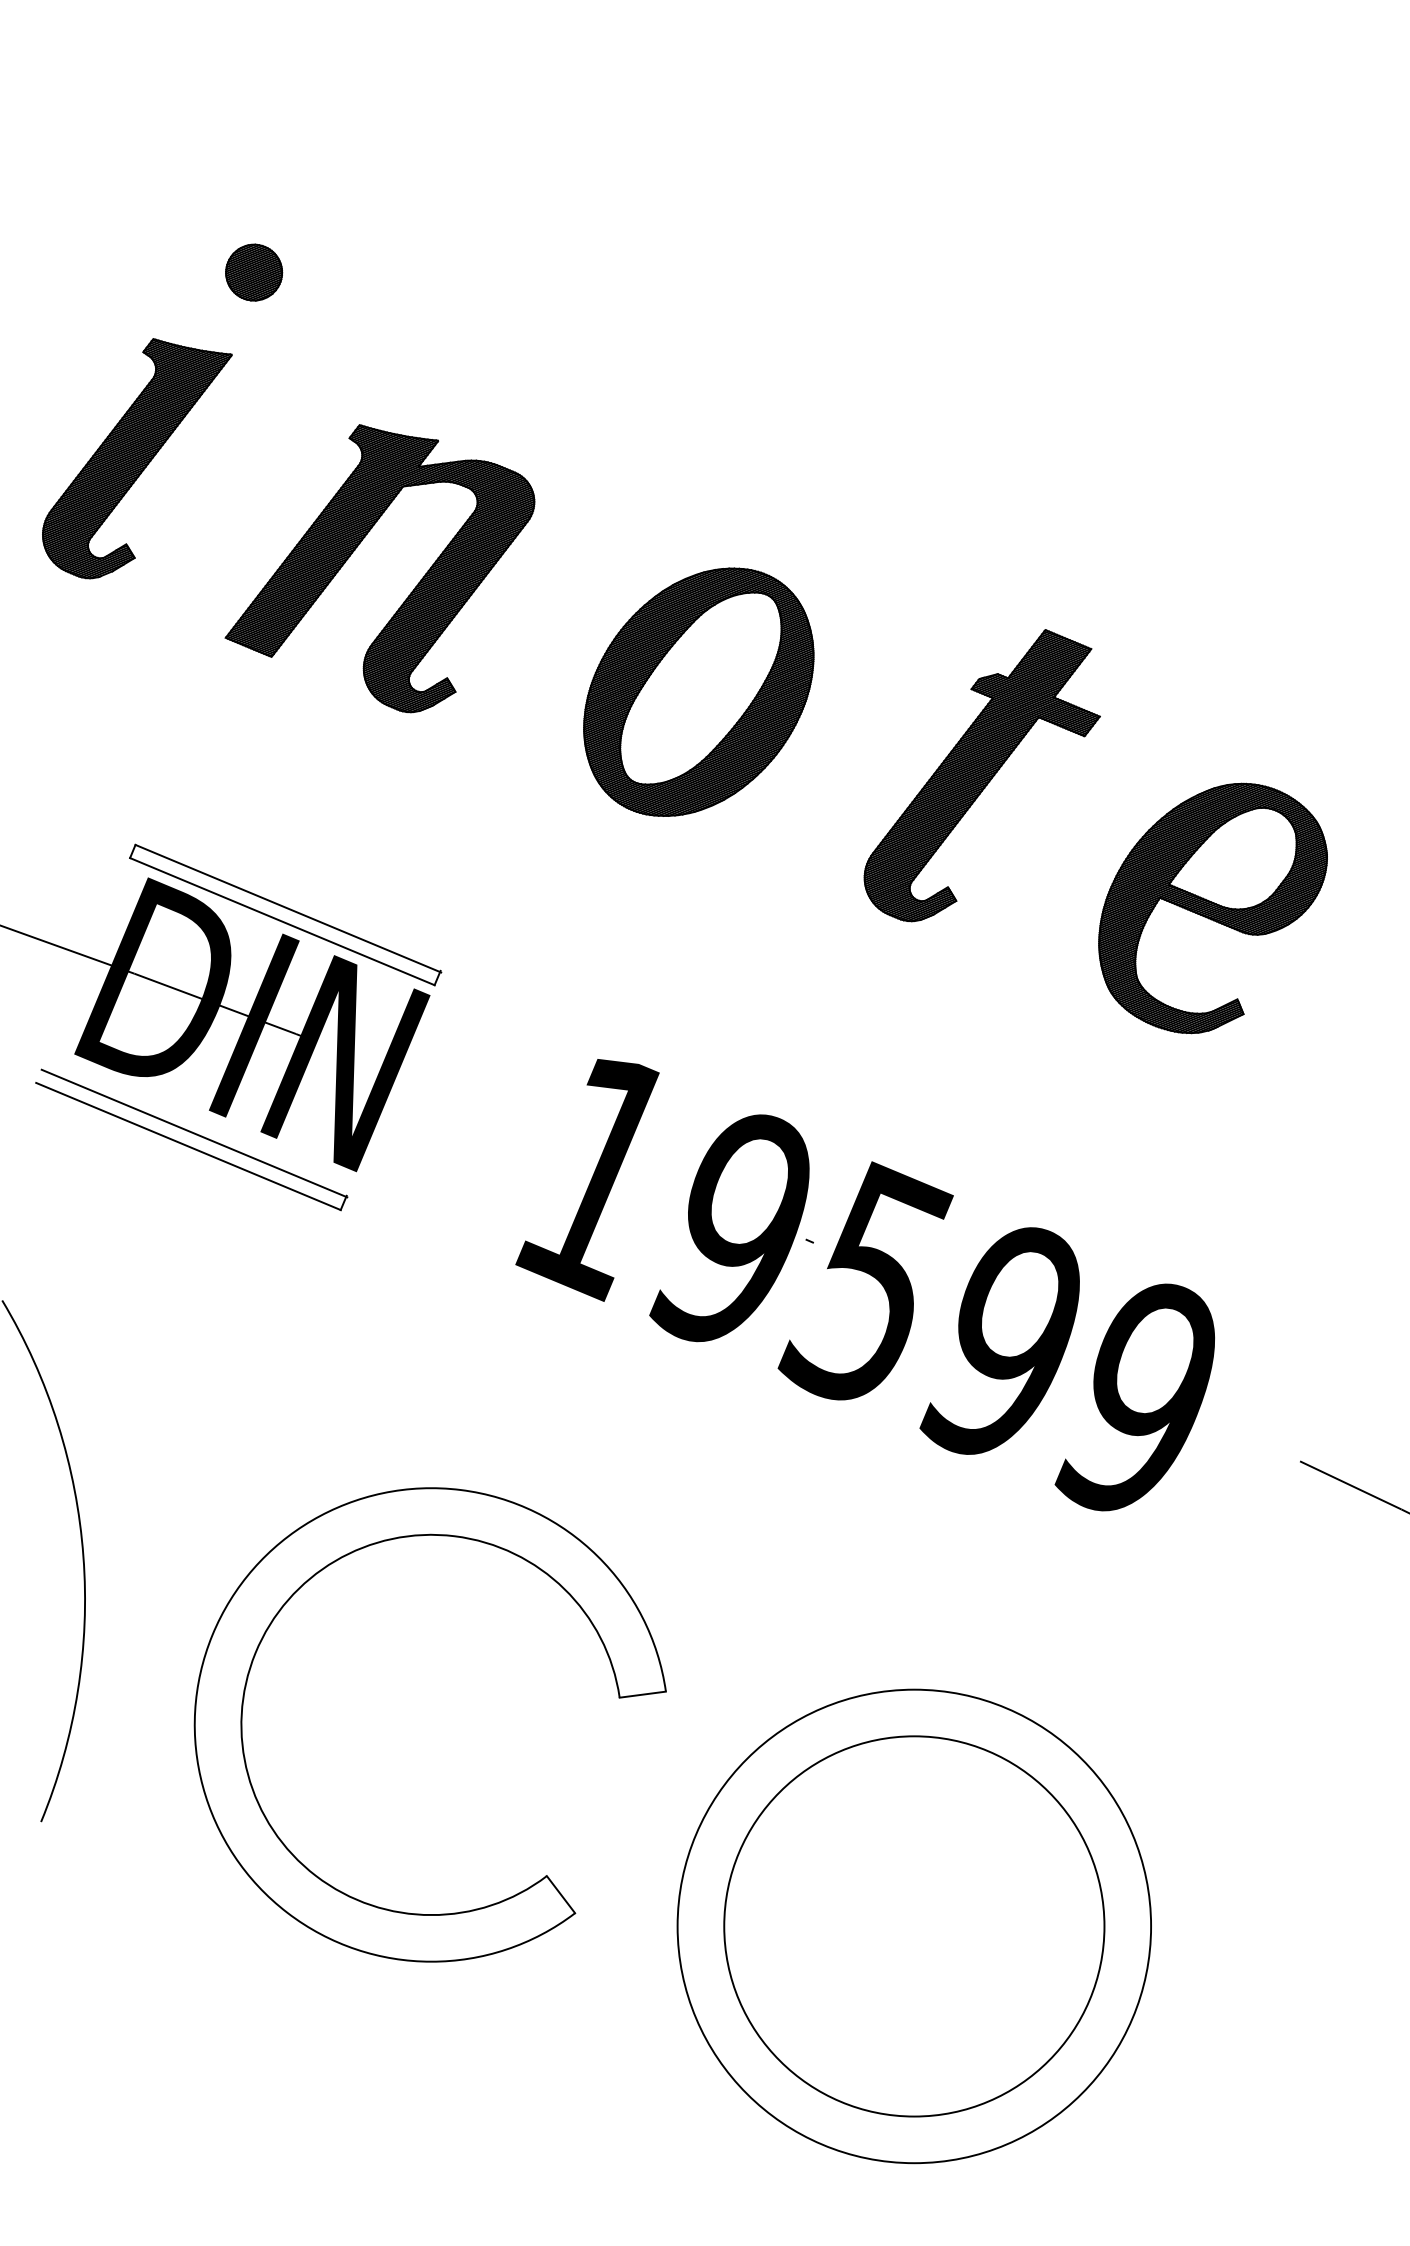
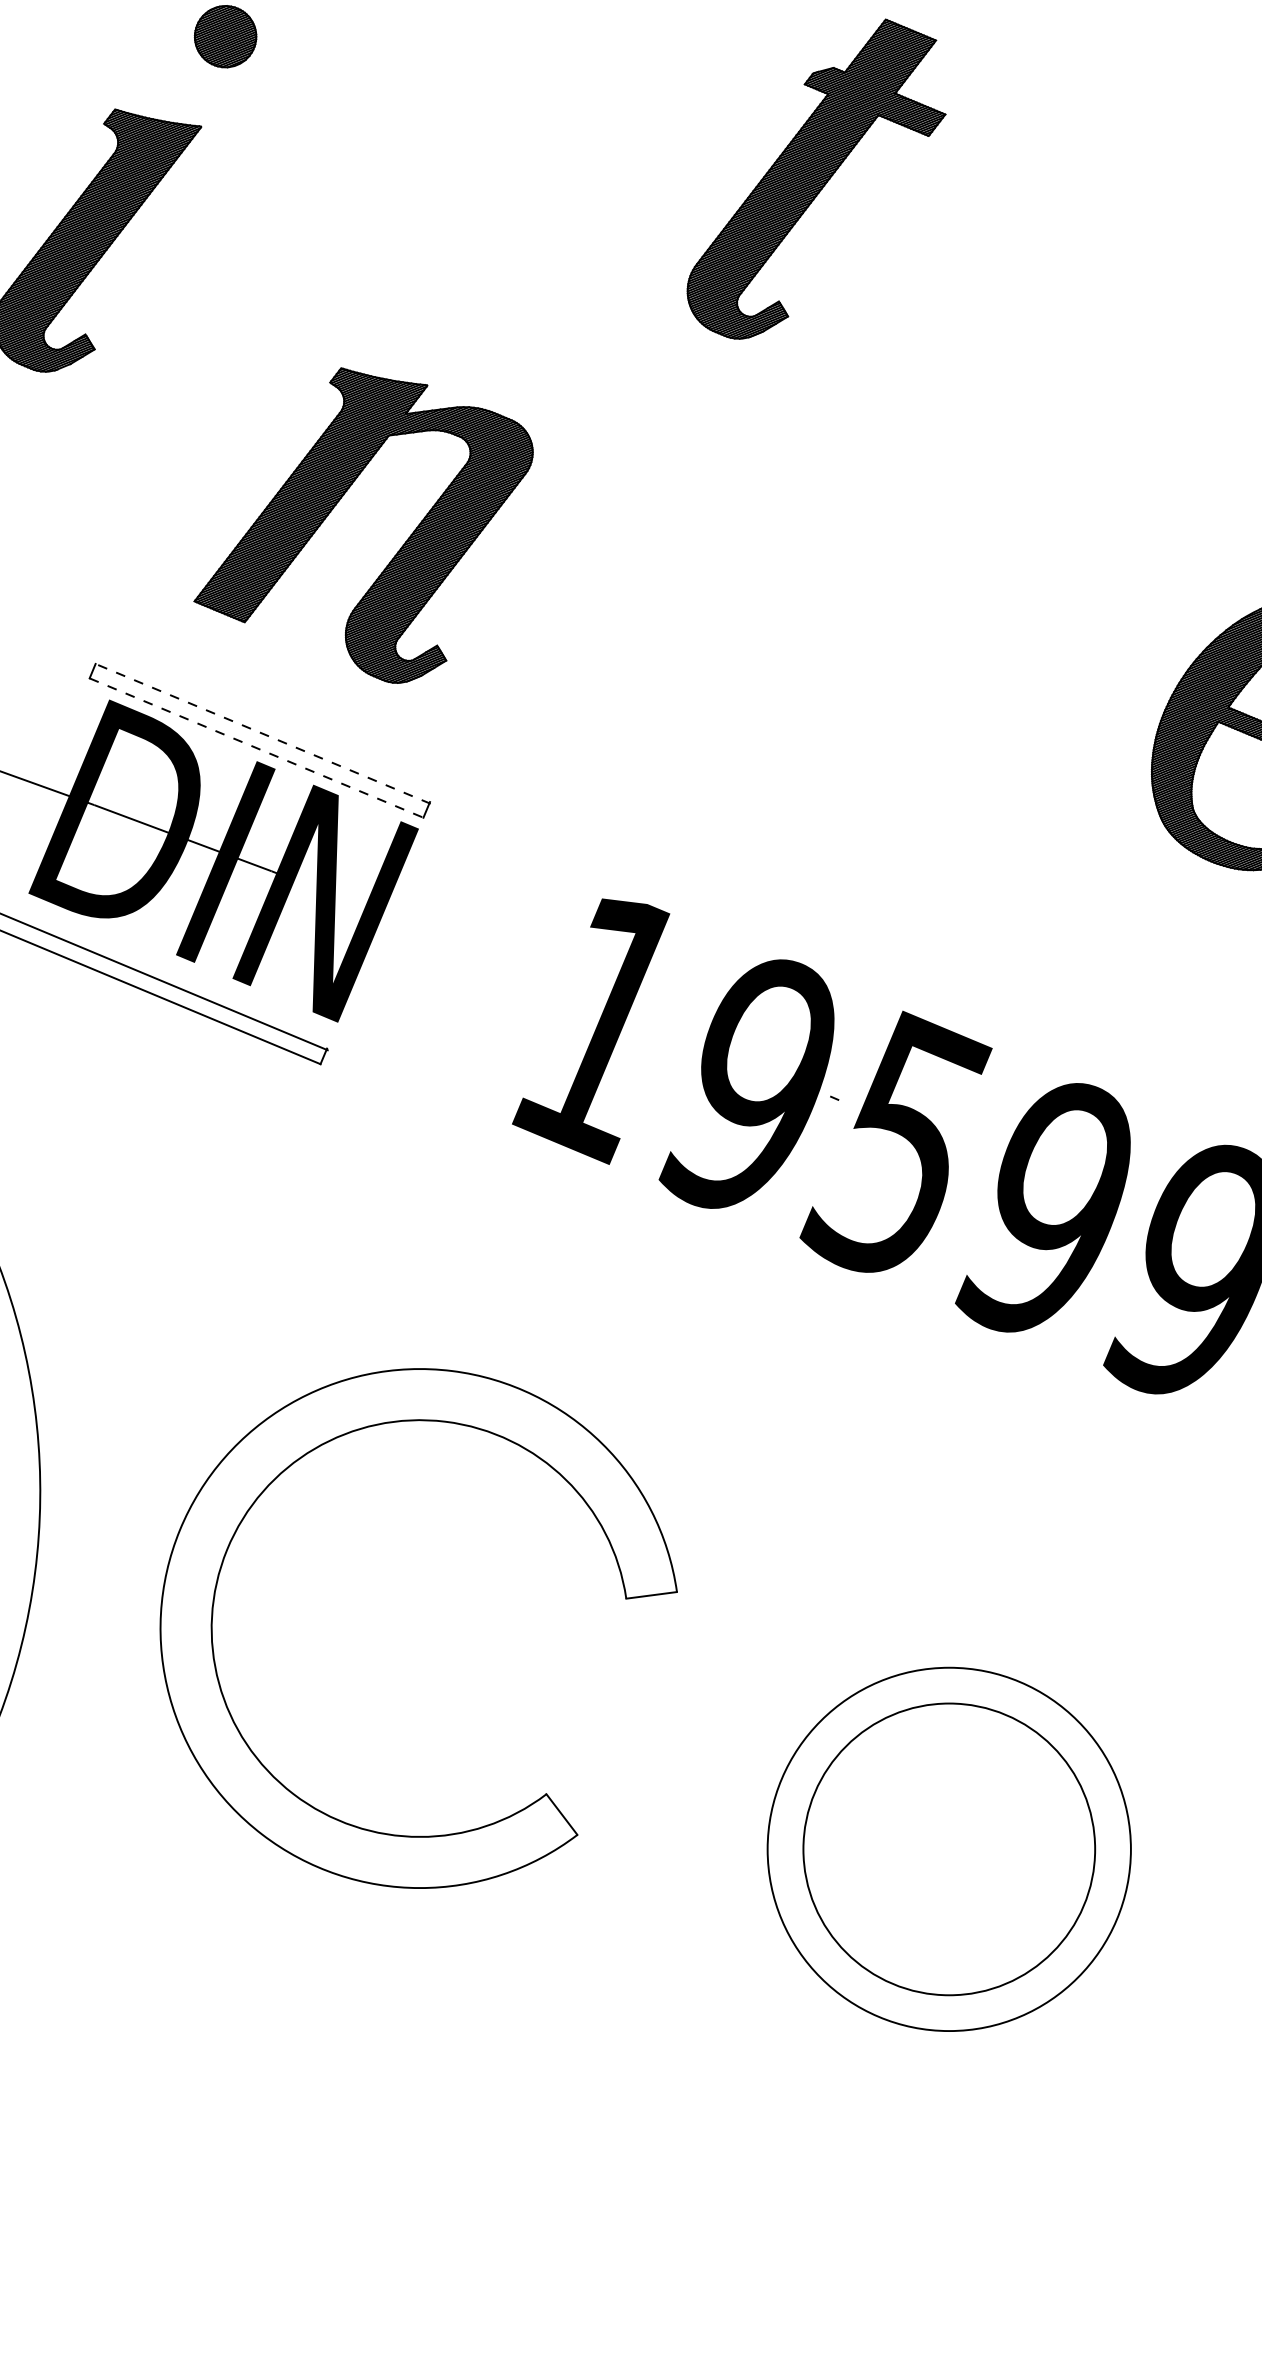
part: (355, 550) -> (336, 505), moved
part: (698, 691) -> (712, 495), removed
part: (981, 775) -> (815, 179), moved
line: (288, 908) -> (263, 733), solid -> dashed
line: (282, 921) -> (256, 747), solid -> dashed
circle: (914, 1926) -> (949, 1849), size x0.7
circle: (914, 1926) -> (949, 1849), size x0.7

